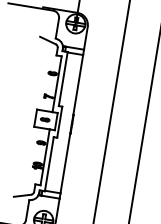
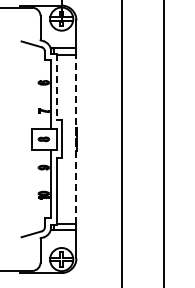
line: (63, 79) -> (57, 87), solid -> dashed
line: (71, 124) -> (76, 139), solid -> dashed

